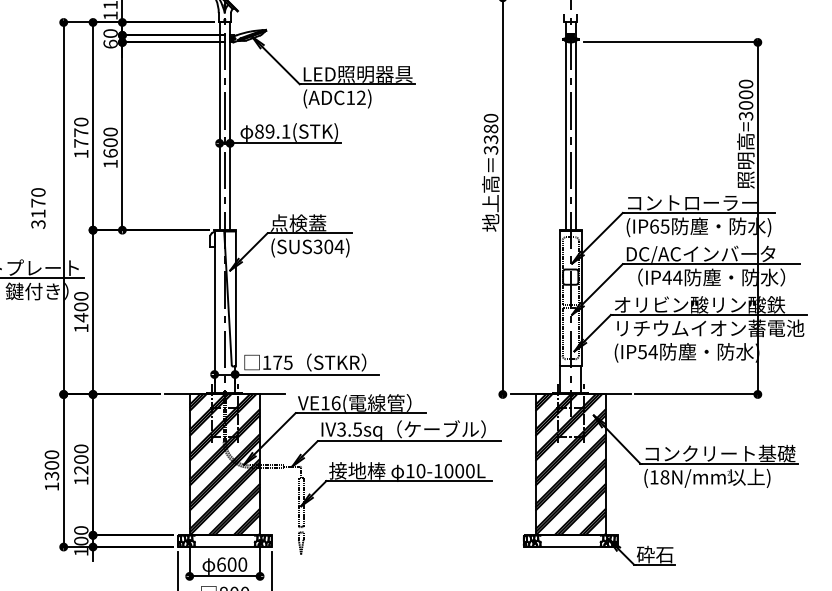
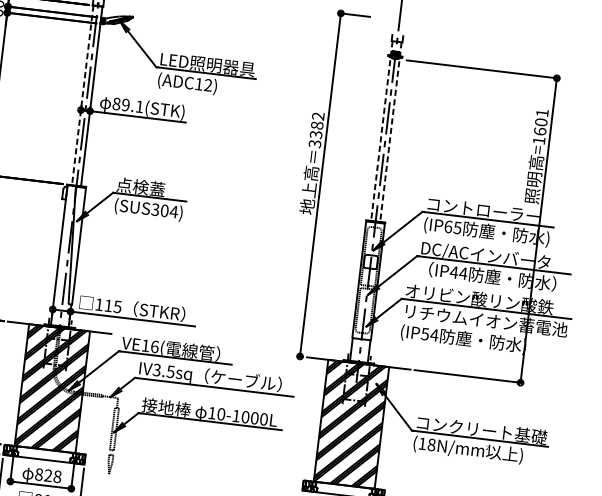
text: (745, 99) -> (540, 126), =3000 -> =1601
text: (491, 117) -> (318, 115), 3380 -> 3382
line: (219, 126) -> (82, 95), solid -> dashed
line: (565, 126) -> (381, 131), solid -> dashed
line: (575, 126) -> (390, 132), solid -> dashed
text: (277, 362) -> (108, 305), 175 -> 115
text: (232, 564) -> (48, 475), 600 -> 828

